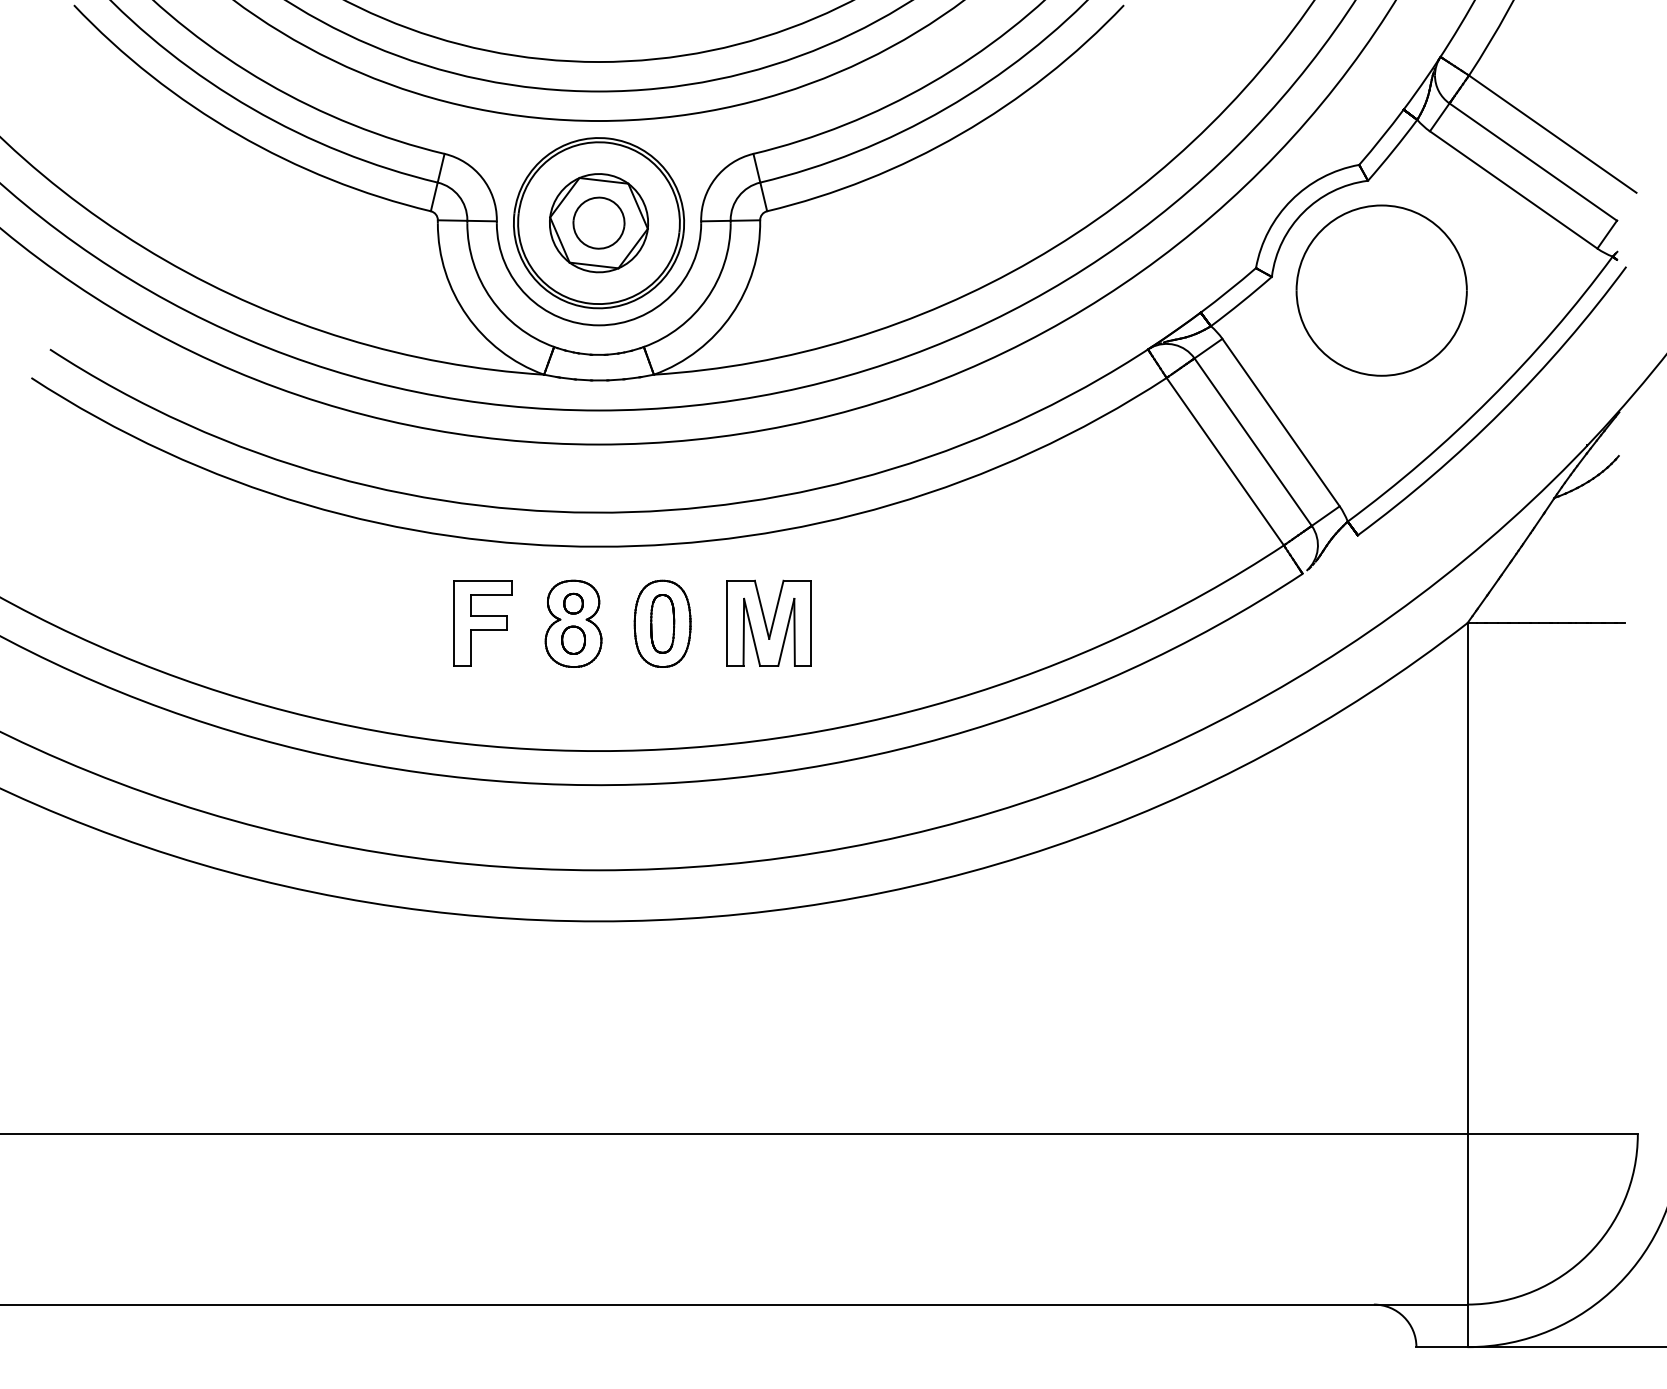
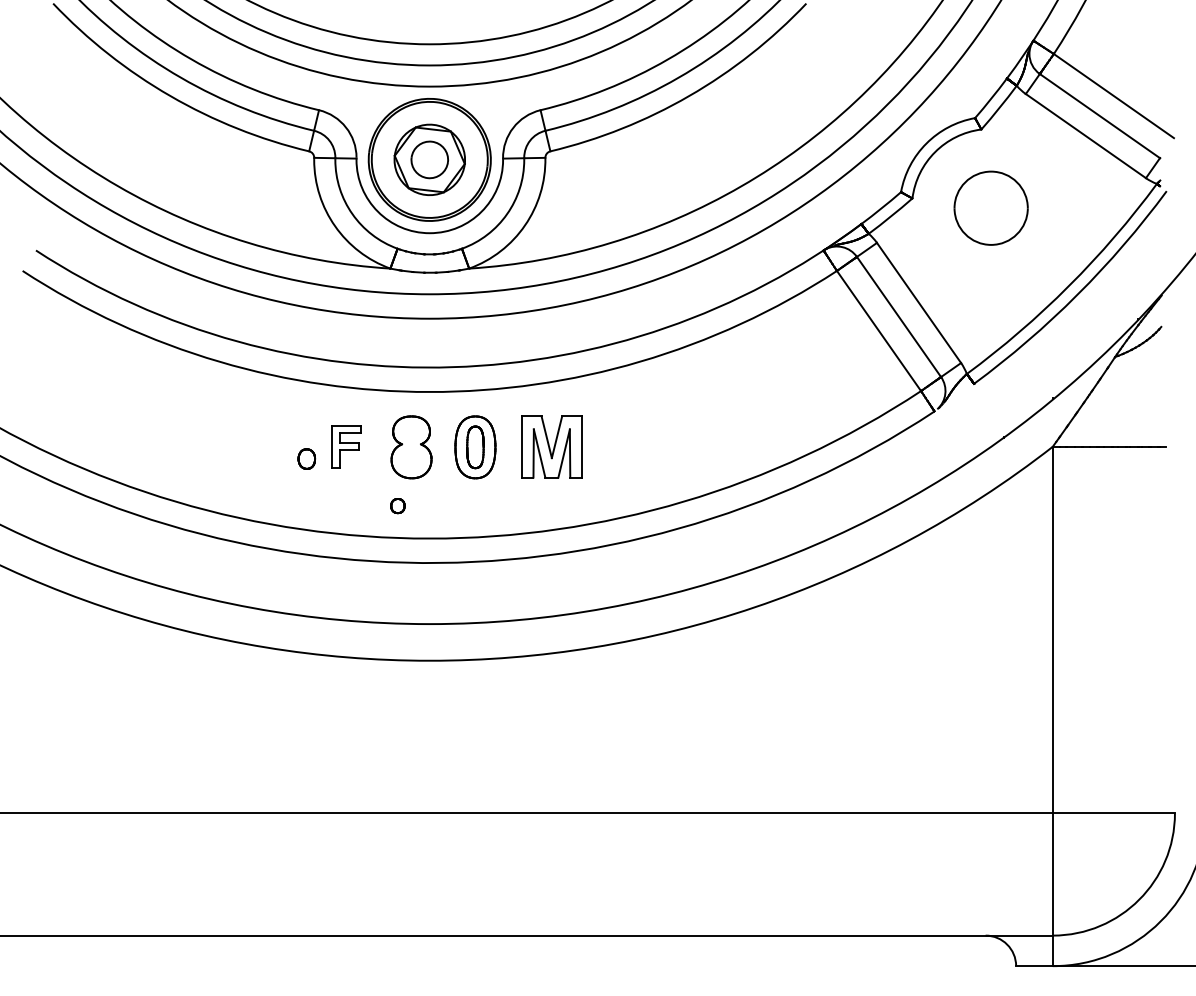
part: (1381, 290) -> (991, 208), size x0.6
part: (573, 603) -> (397, 505), moved
part: (482, 623) -> (346, 447), size x0.7
part: (573, 639) -> (306, 458), moved

